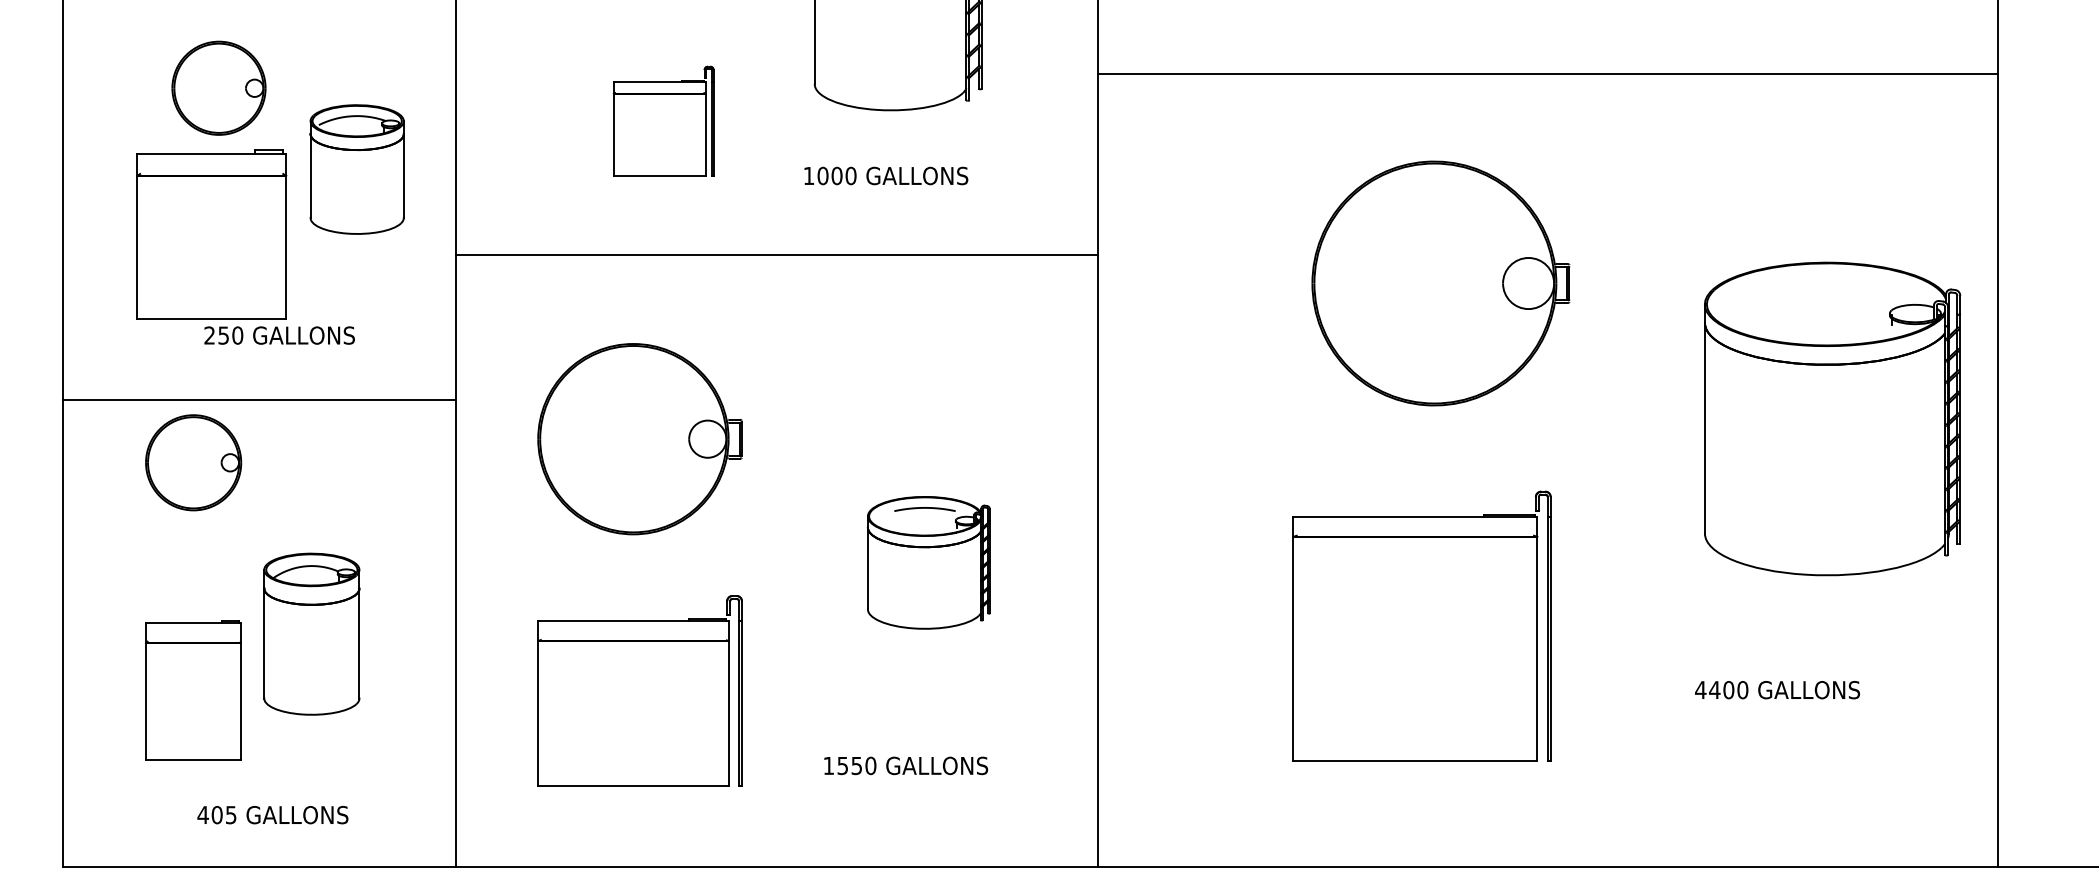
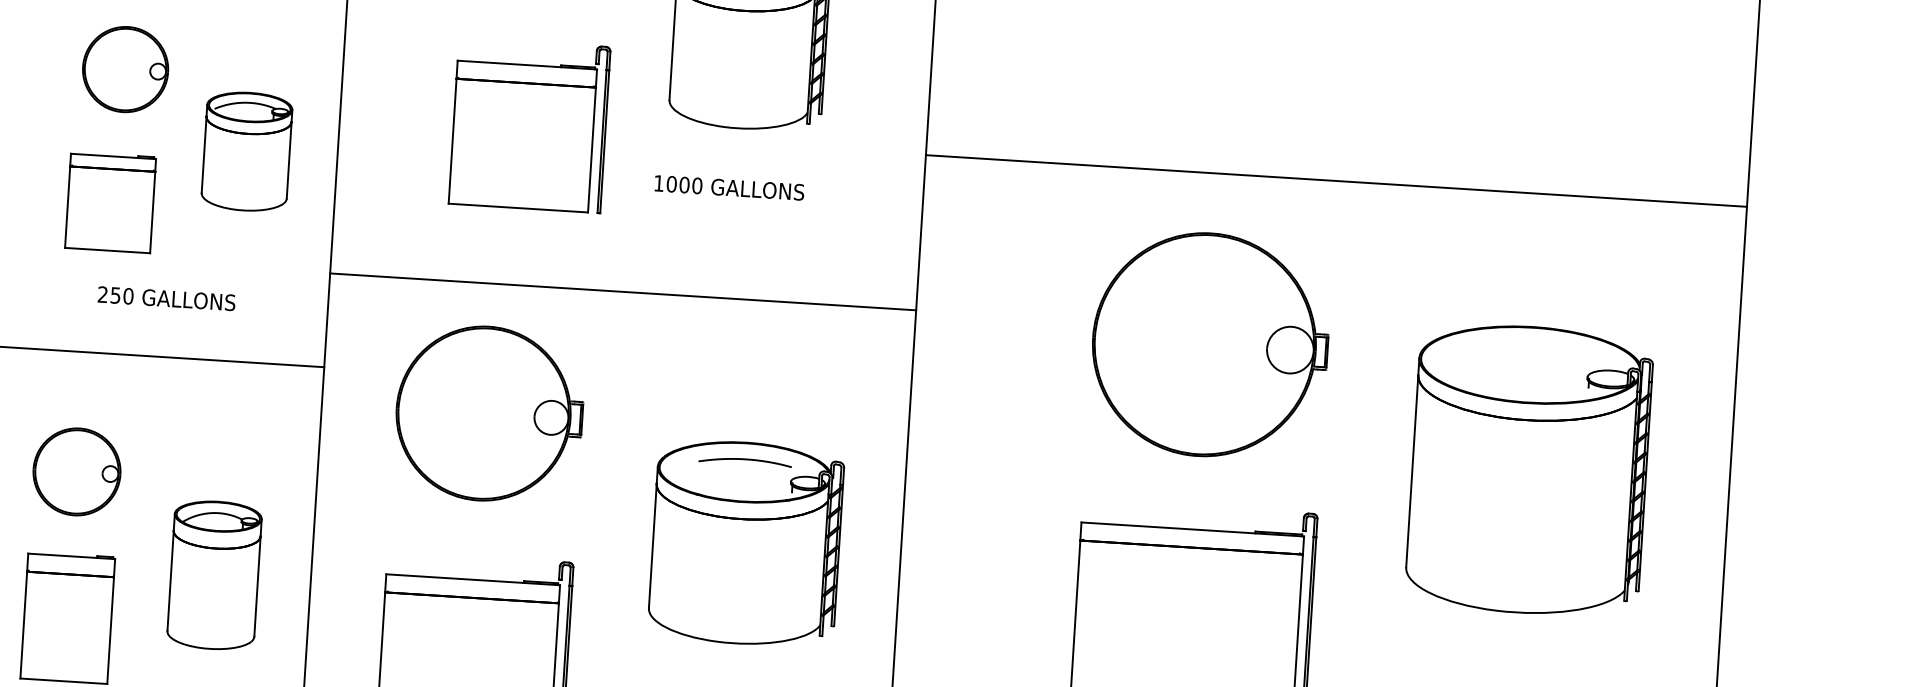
line: (1548, 73) -> (1336, 180), moved
part: (663, 120) -> (529, 124), size x1.67
part: (211, 234) -> (110, 202), size x0.62
line: (777, 254) -> (623, 291), moved
part: (1440, 283) -> (1209, 345), moved
part: (1832, 418) -> (1529, 469), moved
part: (193, 462) -> (76, 471), moved
part: (928, 562) -> (745, 543), size x1.67
part: (311, 633) -> (214, 574), moved

